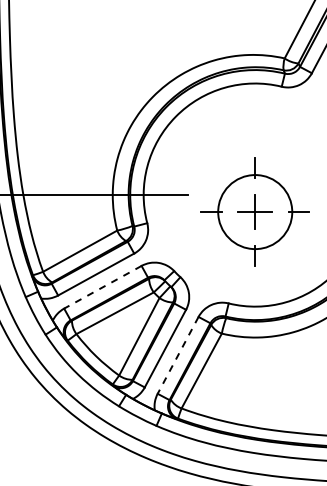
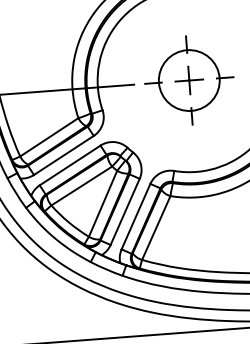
part: (254, 211) -> (188, 80), moved
line: (102, 287) -> (69, 165), dashed -> solid
line: (178, 355) -> (136, 216), dashed -> solid

